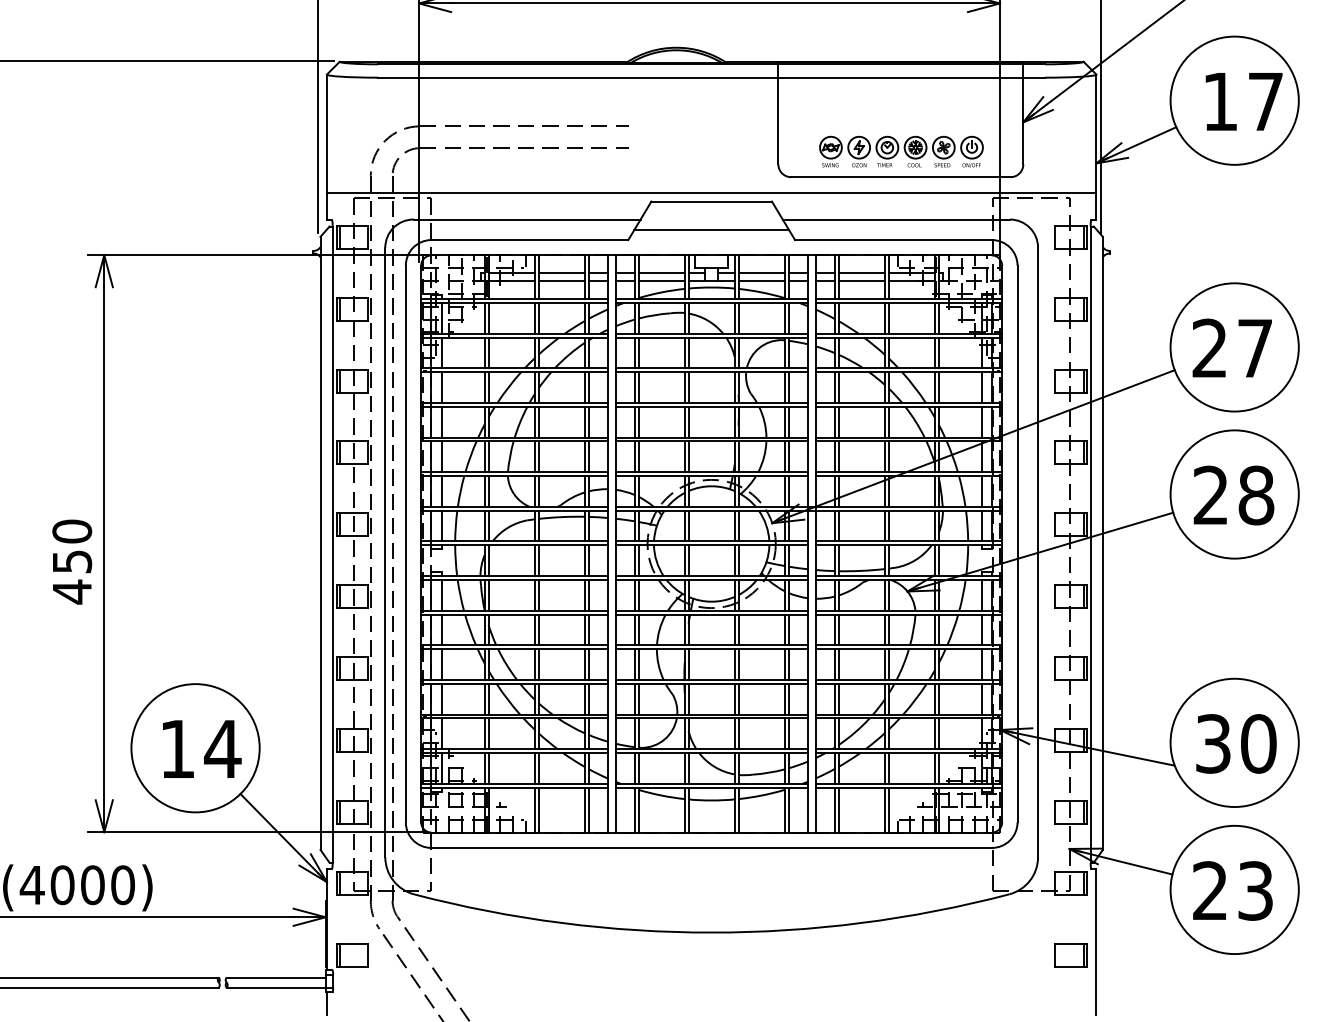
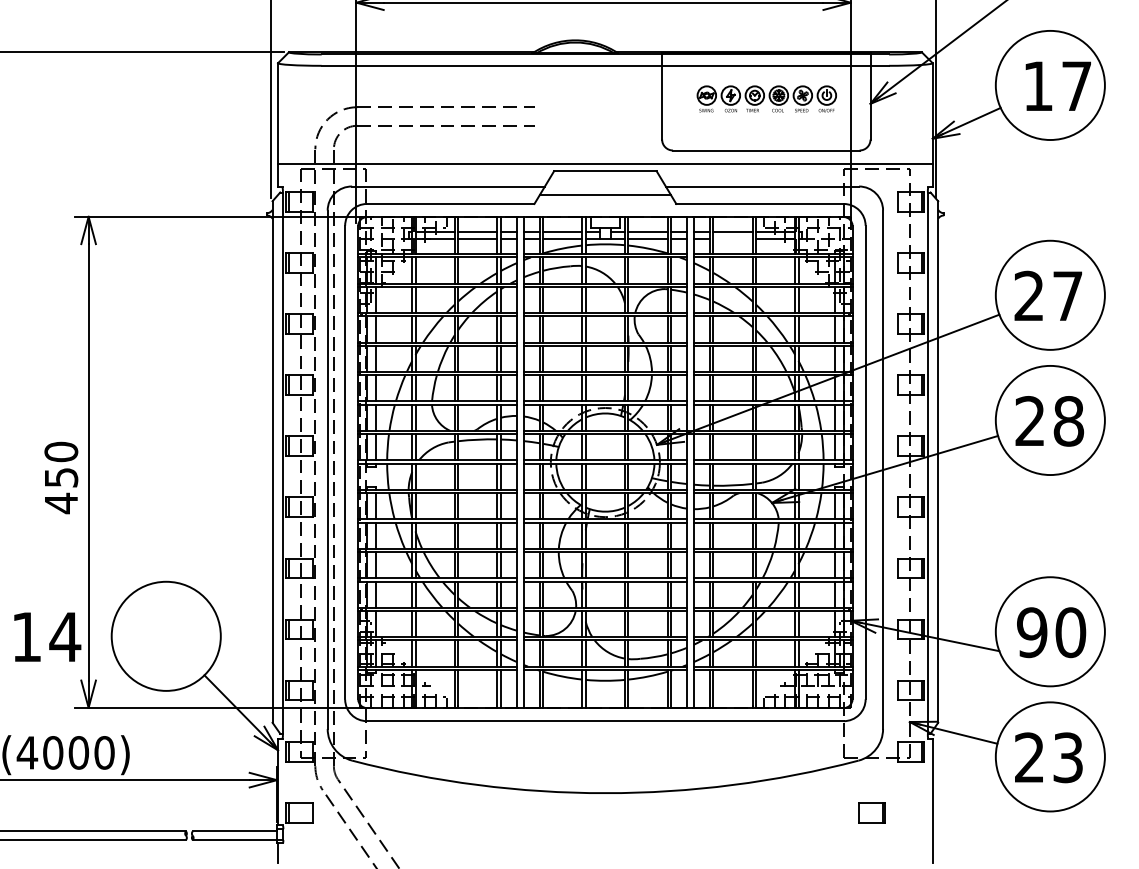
part: (901, 151) -> (766, 98), moved
line: (861, 281) -> (732, 239), removed
text: (1213, 743) -> (1032, 632), 30 -> 90
text: (202, 748) -> (47, 636), moved
part: (1070, 955) -> (871, 812), moved

